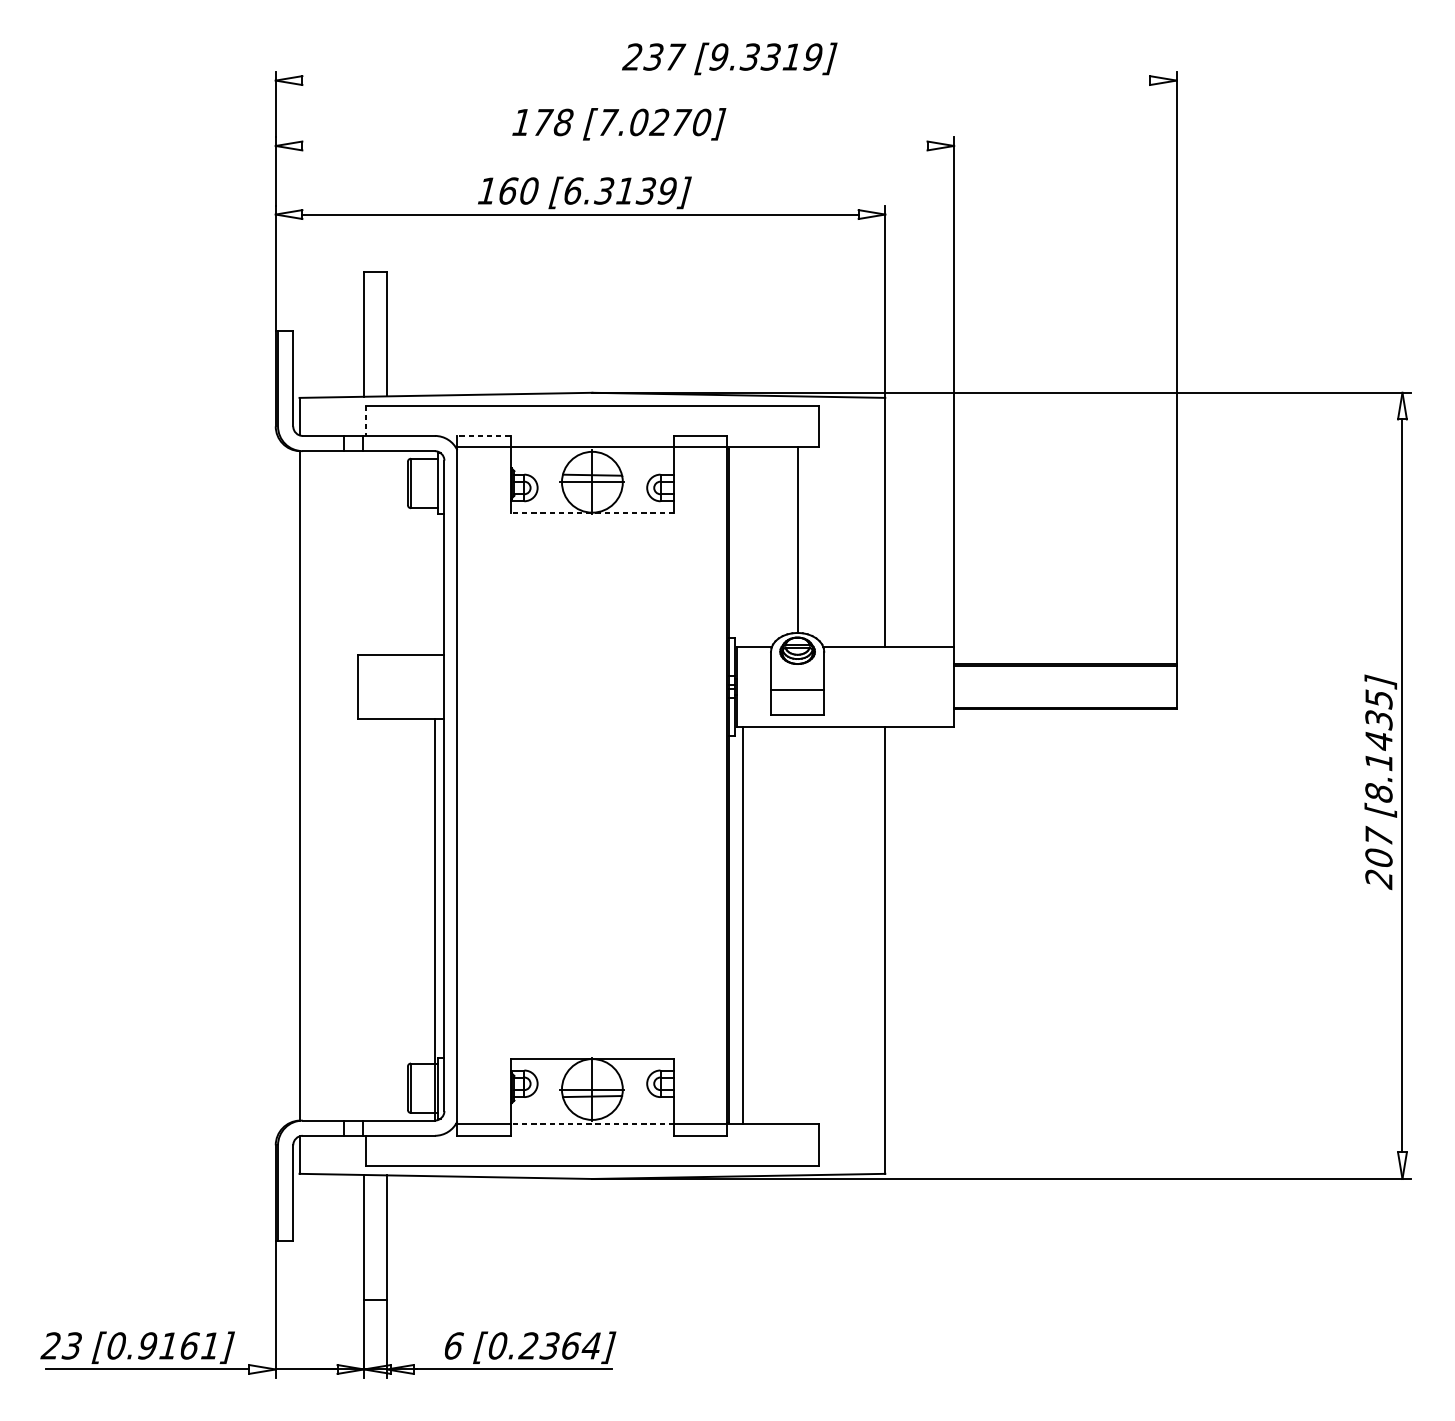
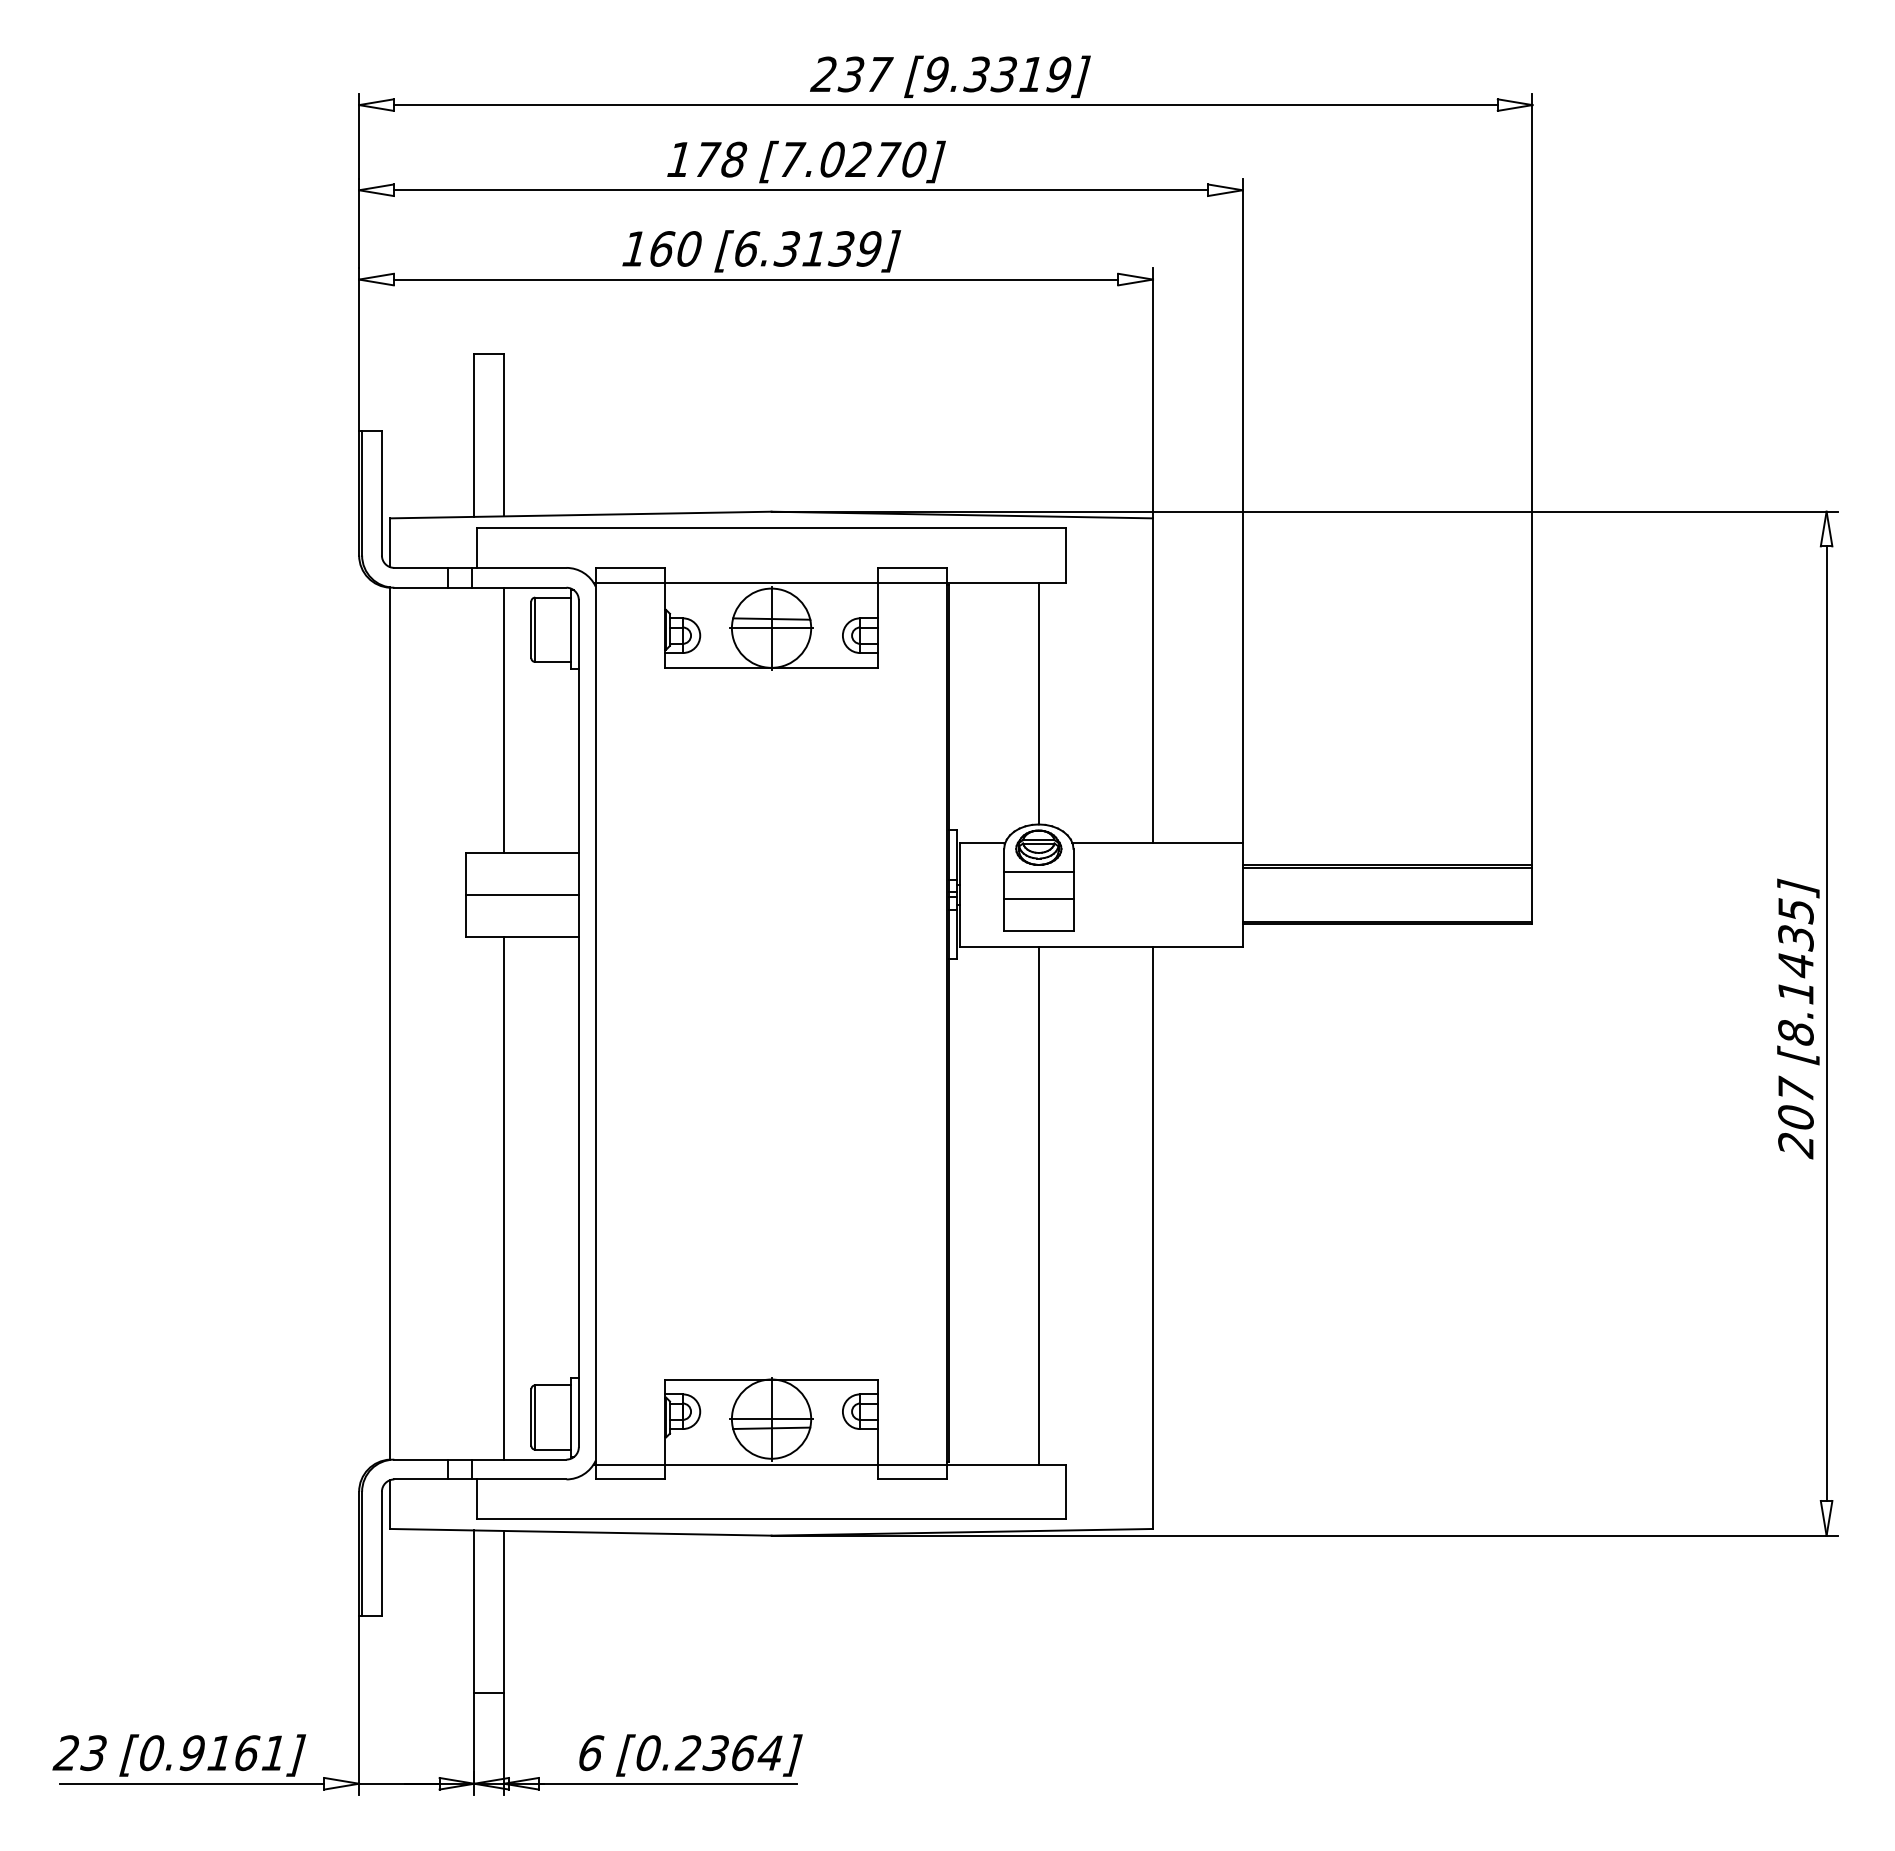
line: (725, 80) -> (945, 105), added
line: (614, 146) -> (800, 190), added
line: (365, 421) -> (476, 548), dashed -> solid
line: (484, 435) -> (630, 567), dashed -> solid
line: (592, 512) -> (771, 667), dashed -> solid
line: (387, 552) -> (504, 719), added
line: (797, 669) -> (1038, 872), added
line: (401, 686) -> (522, 894), added
line: (434, 919) -> (504, 1197), moved
line: (743, 925) -> (1039, 1205), moved
line: (592, 1124) -> (771, 1464), dashed -> solid

